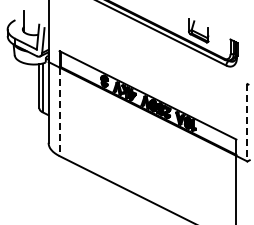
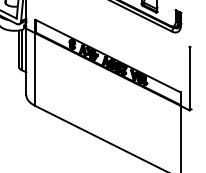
line: (59, 112) -> (35, 70), dashed -> solid
line: (247, 122) -> (189, 78), dashed -> solid

